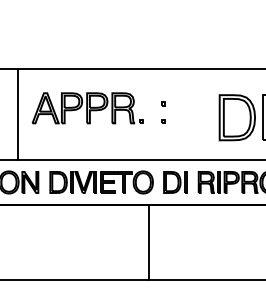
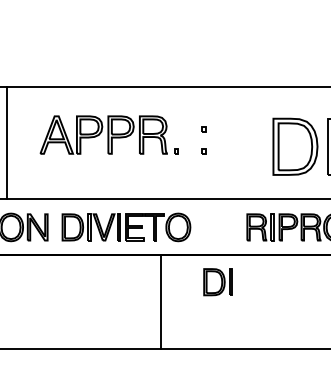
line: (17, 114) -> (6, 142), moved
part: (175, 182) -> (218, 282), moved
line: (149, 241) -> (161, 300), moved

